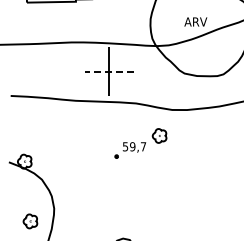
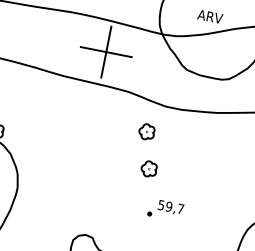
line: (108, 71) -> (105, 51), dashed -> solid
part: (130, 150) -> (165, 210), moved
part: (167, 168) -> (148, 168), added

